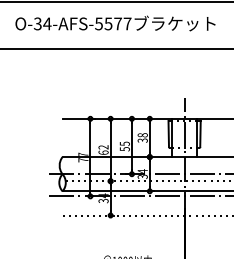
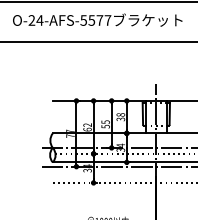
text: (37, 23) -> (31, 20), O-34-AFS-5577 -> O-24-AFS-5577

